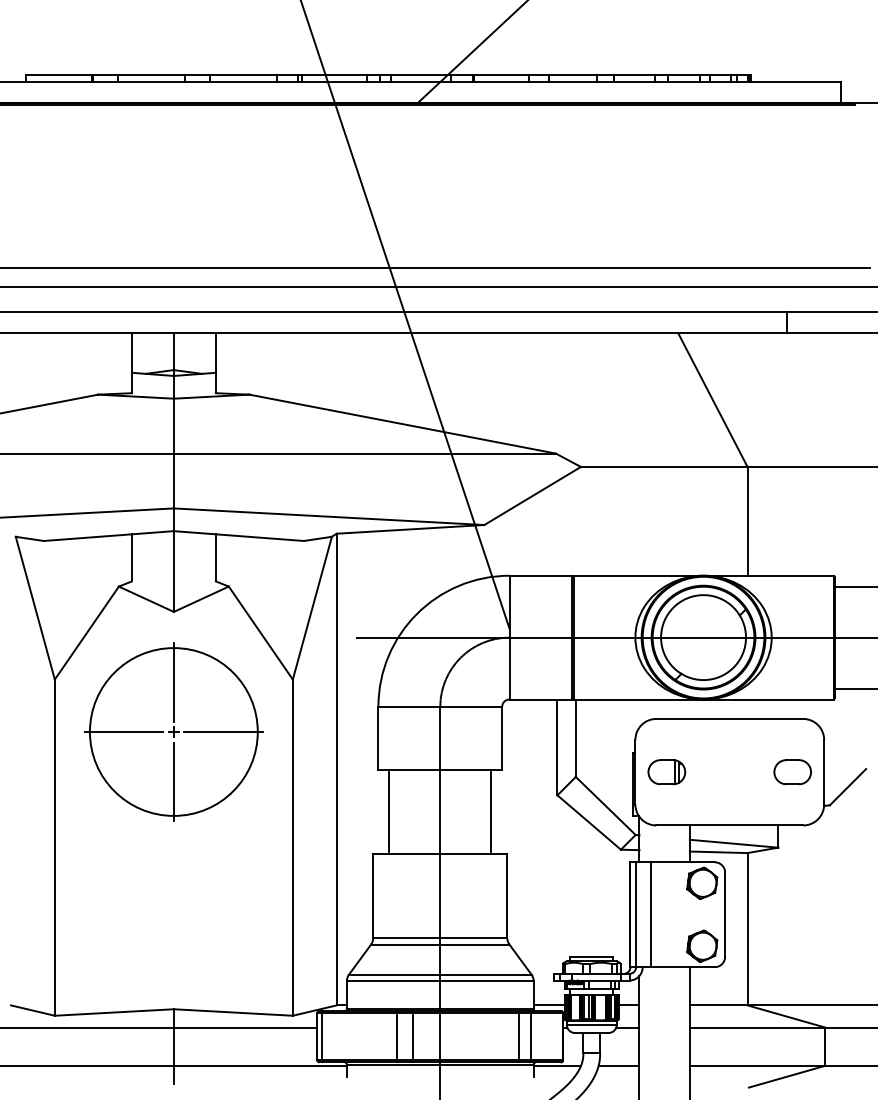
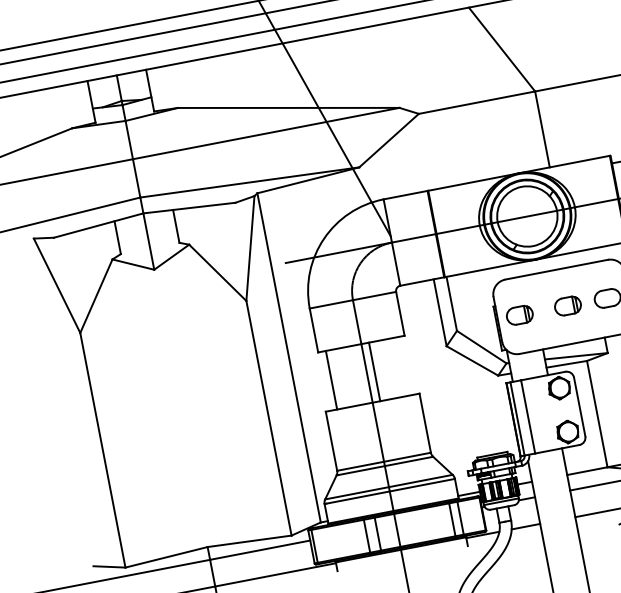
part: (173, 731) -> (170, 353), removed
part: (735, 772) -> (567, 306), added
line: (491, 811) -> (374, 371), moved

